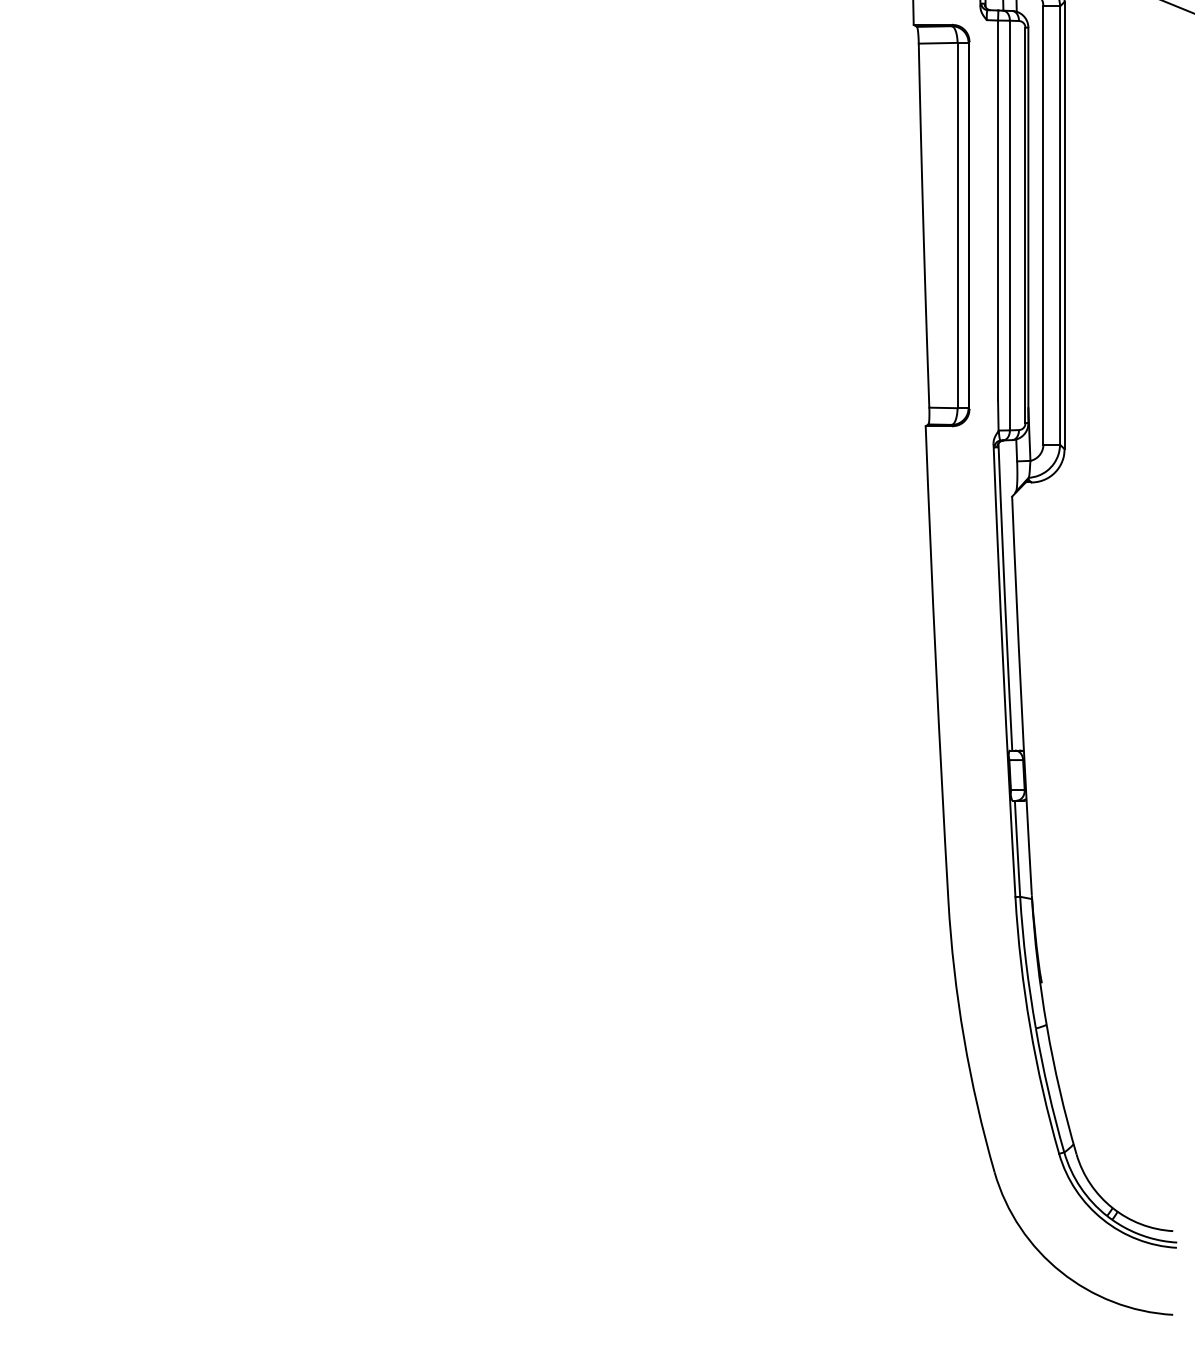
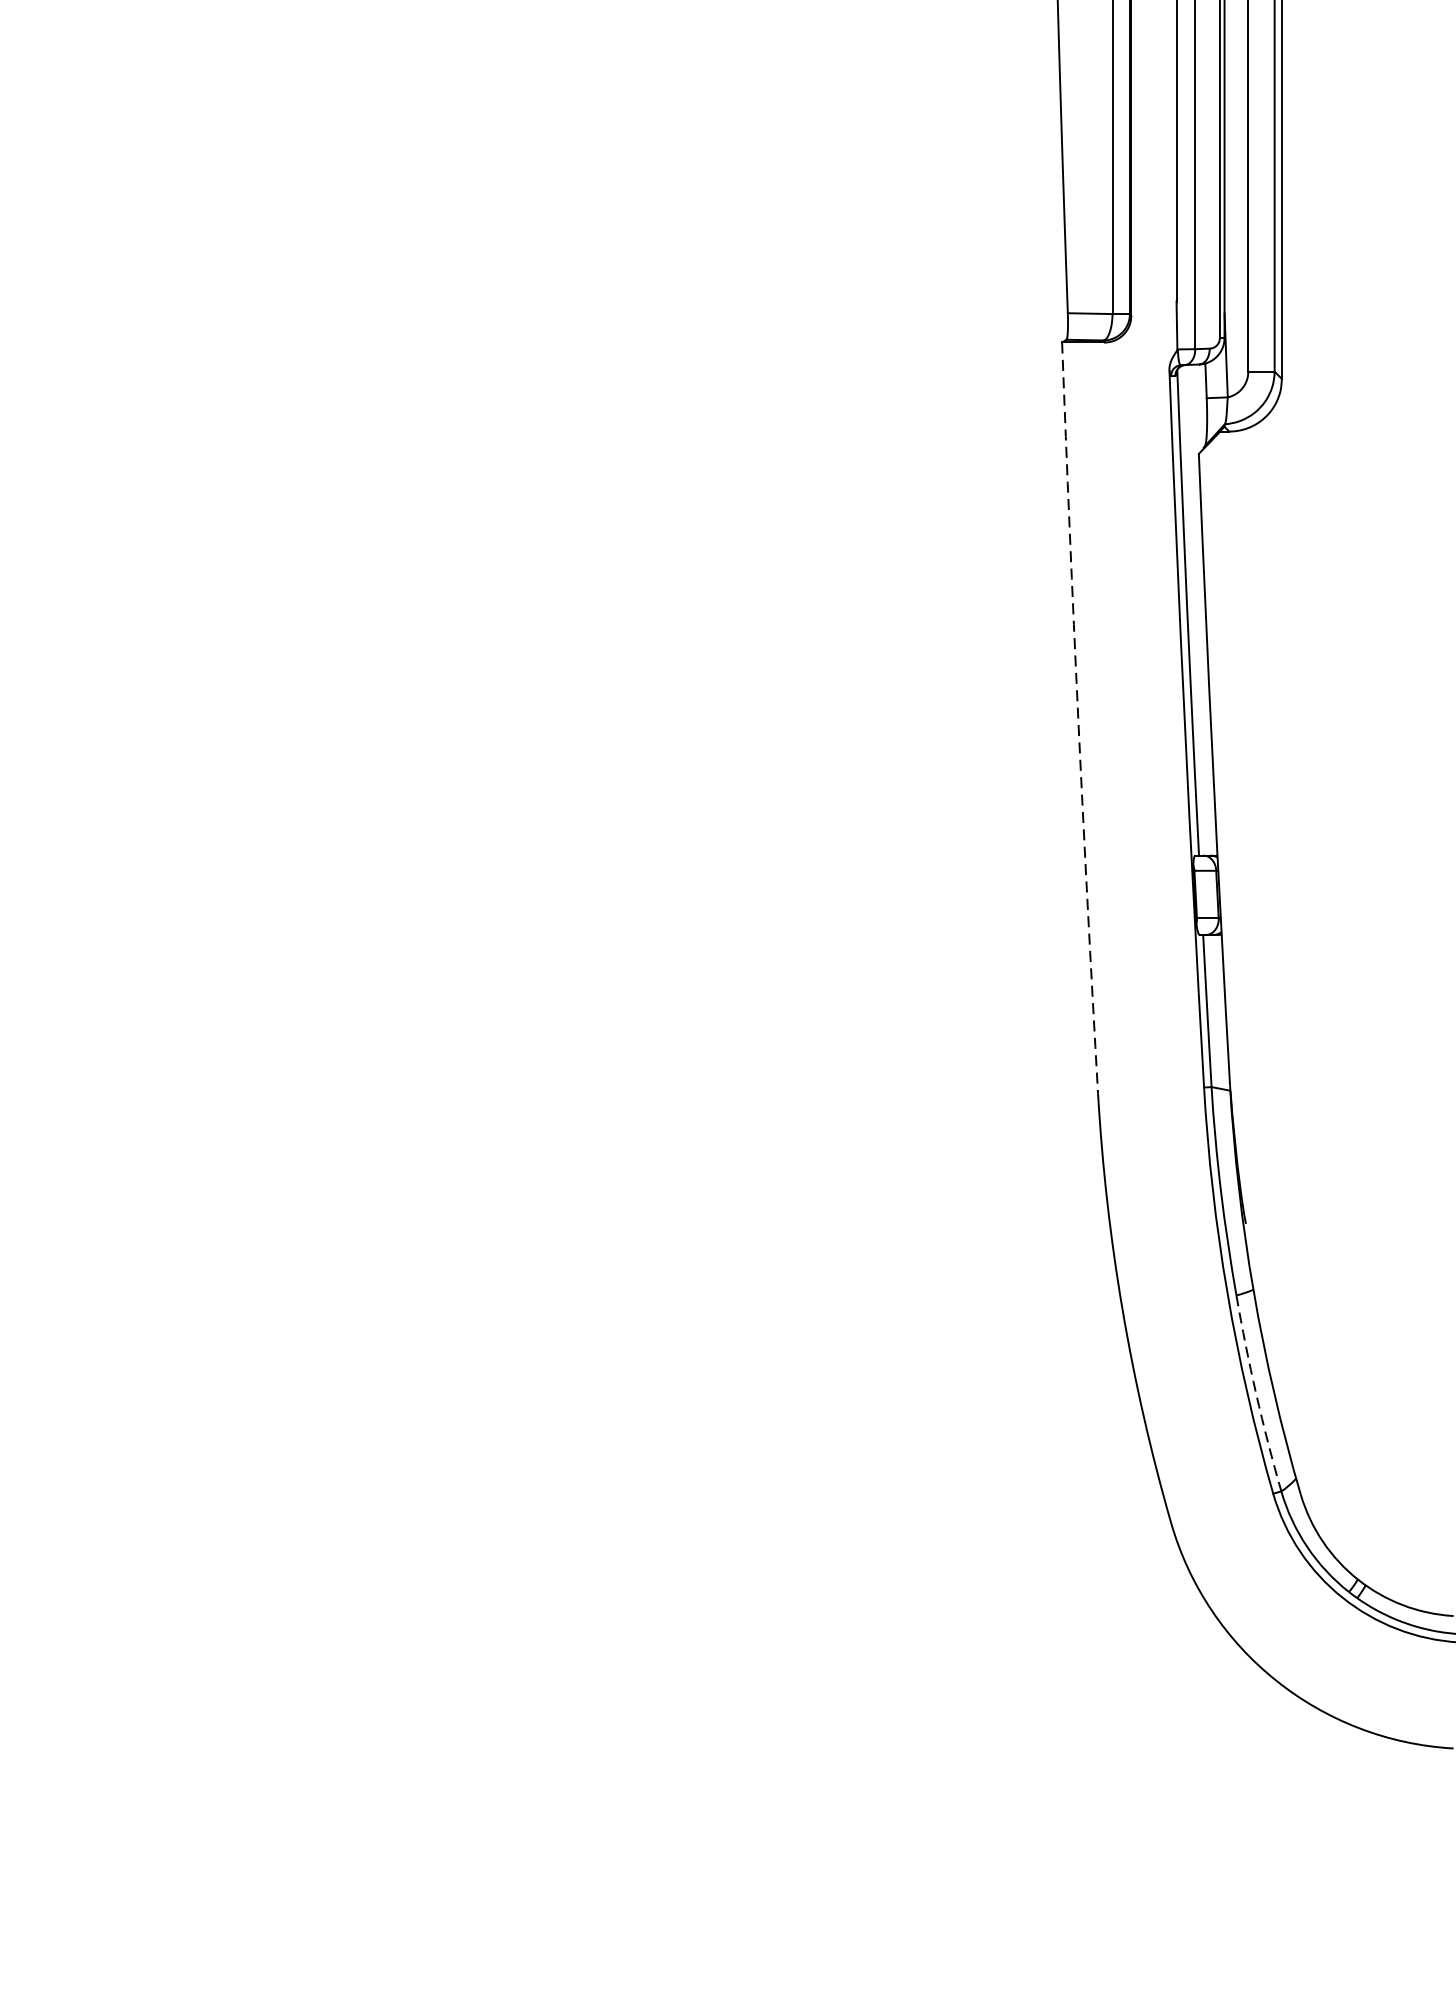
arc: (935, 663) -> (1077, 717), solid -> dashed
arc: (1048, 1090) -> (1256, 1393), solid -> dashed

